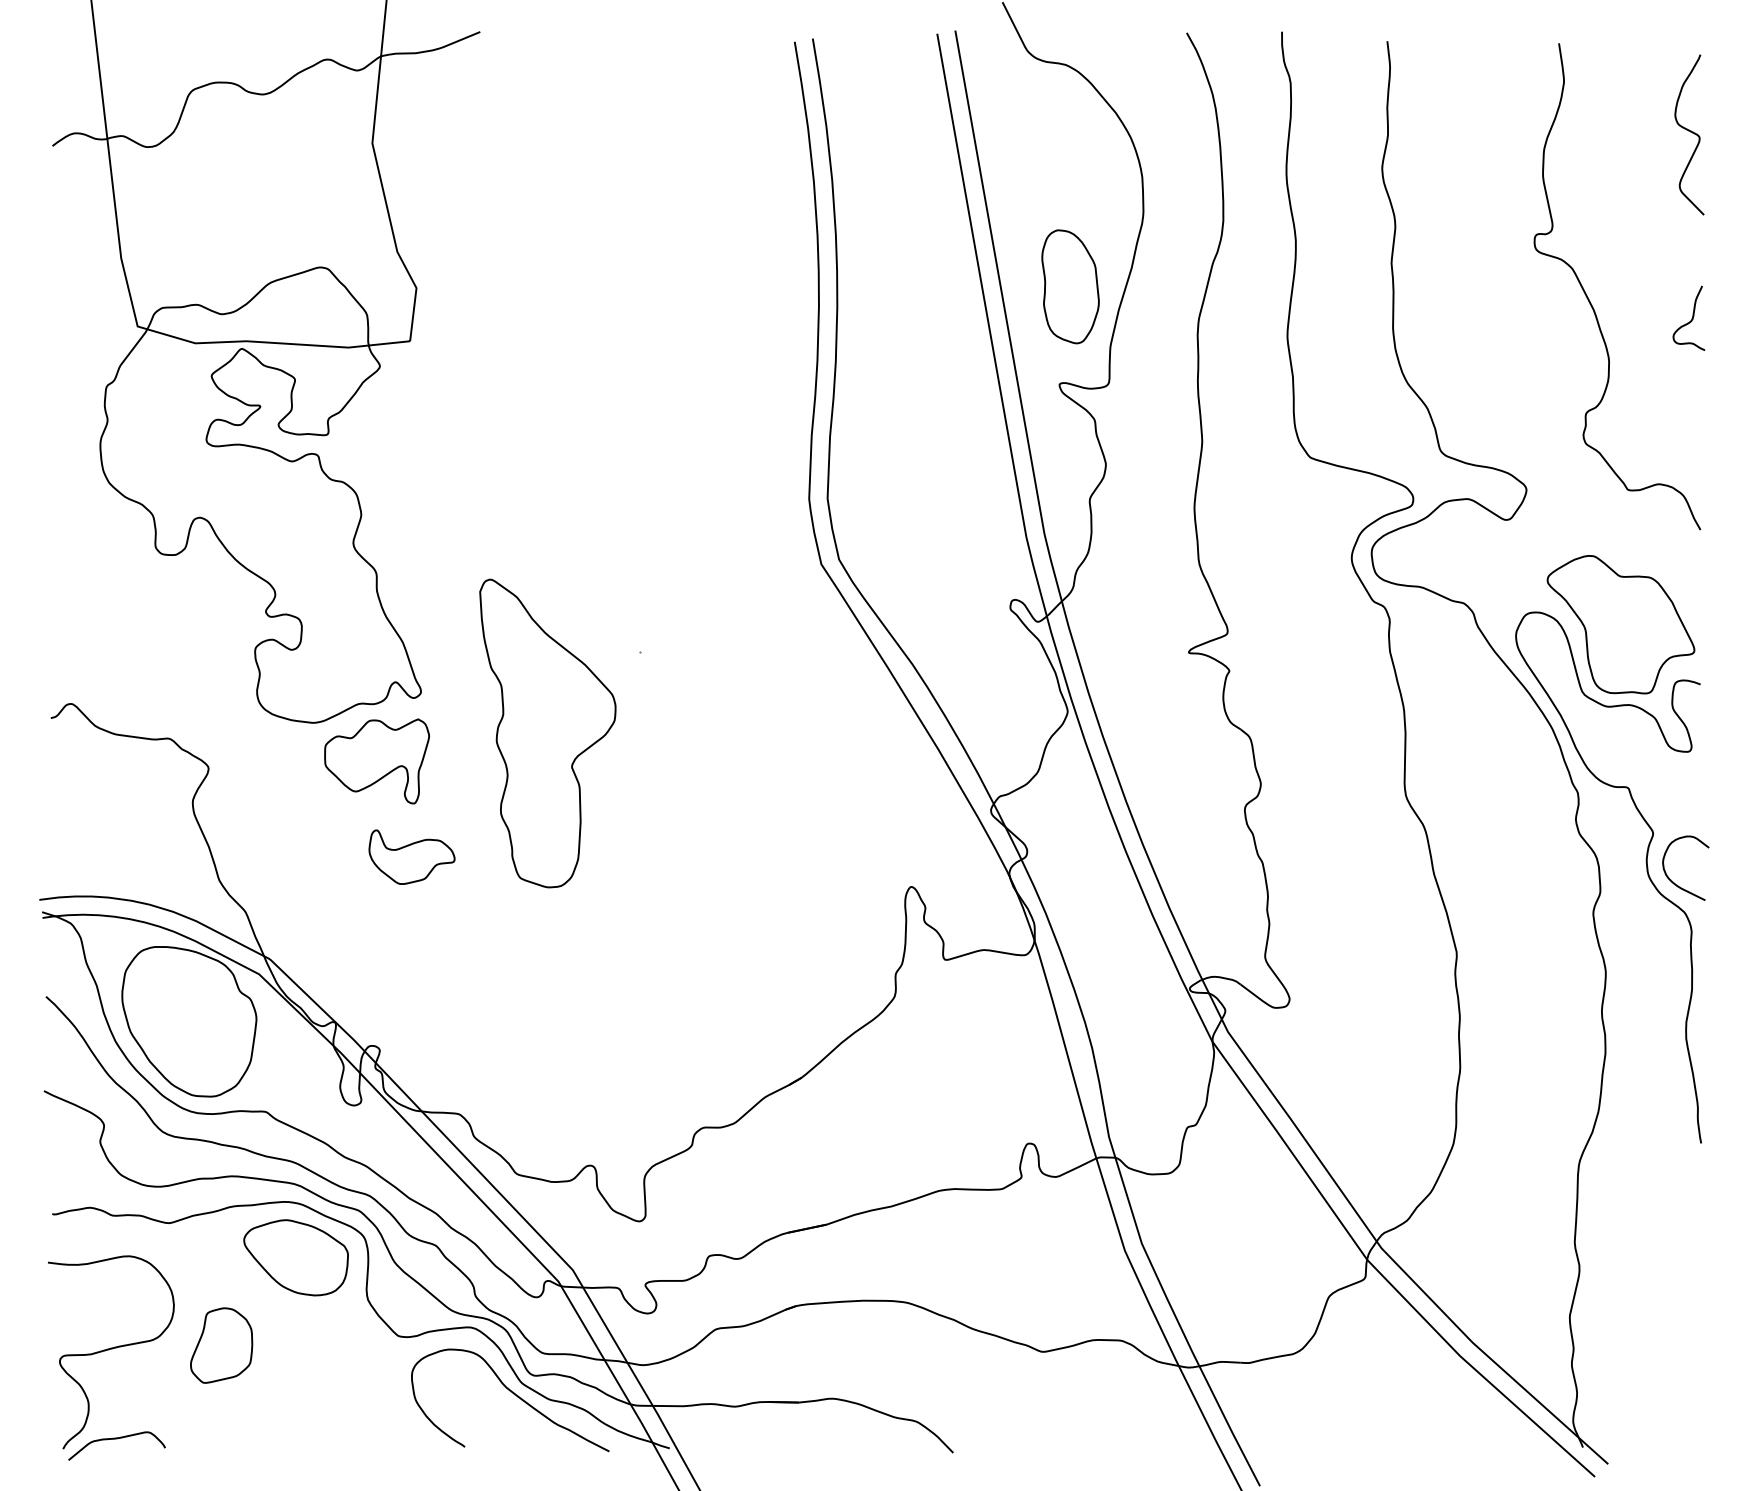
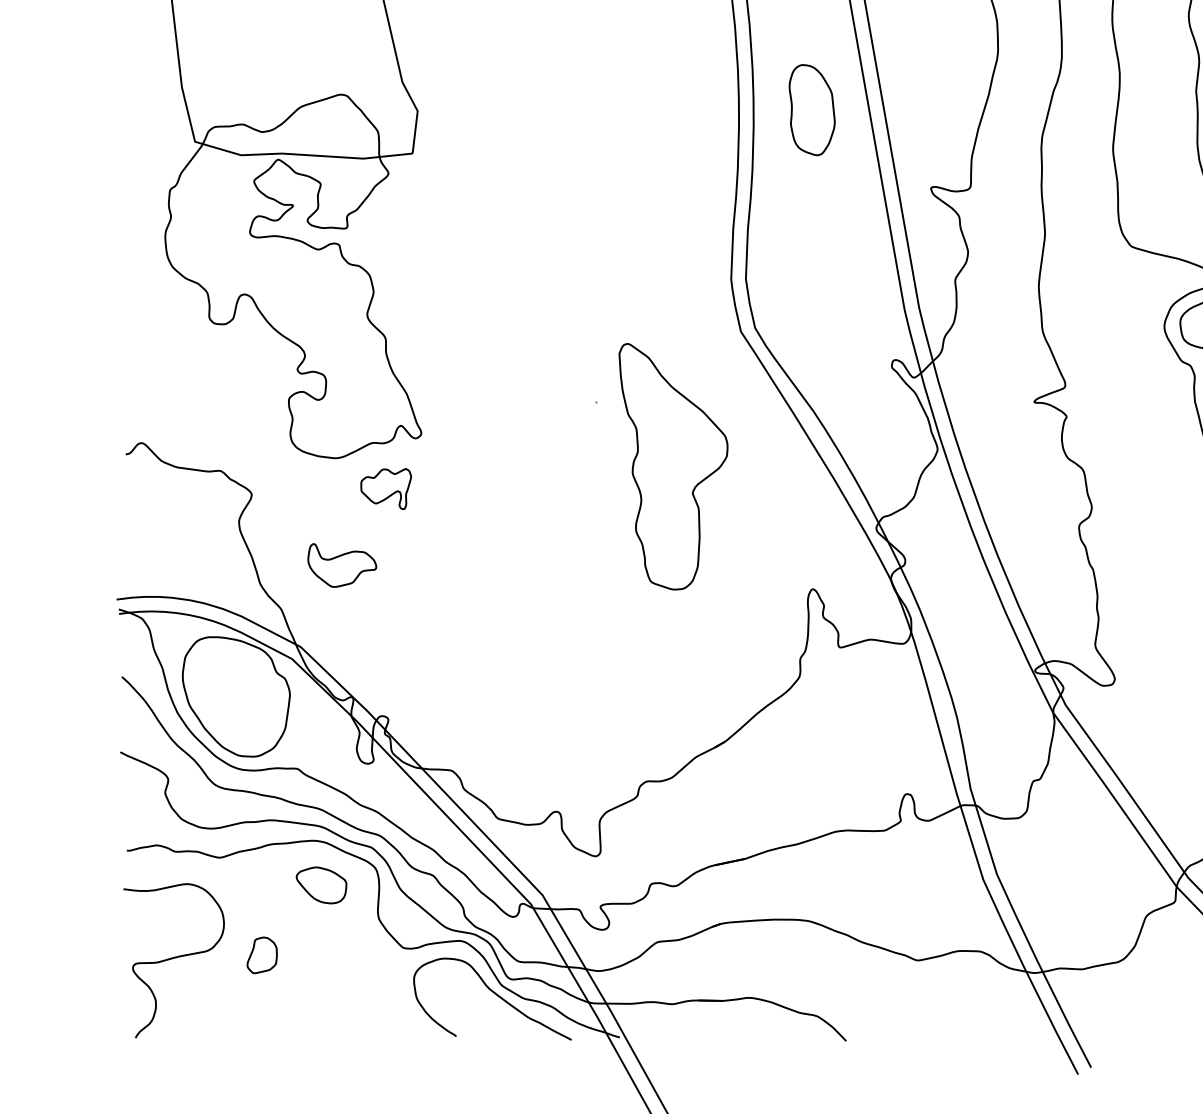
part: (1070, 286) -> (812, 109), moved
part: (547, 733) -> (673, 466), moved
part: (376, 761) -> (385, 489), size x0.6
part: (411, 856) -> (341, 564), moved
part: (295, 1257) -> (321, 885), size x0.6
part: (221, 1345) -> (262, 955), size x0.6
curve: (116, 1439) -> (178, 1030), removed

